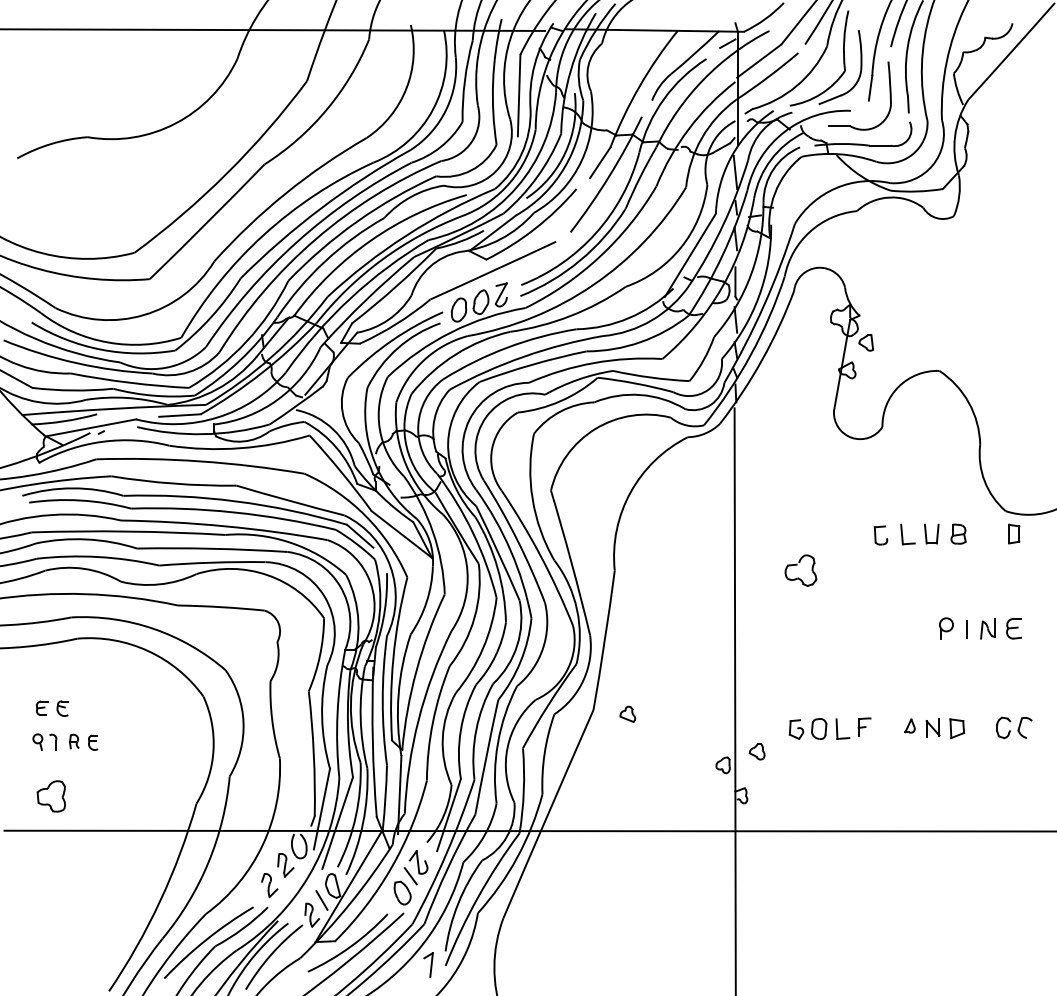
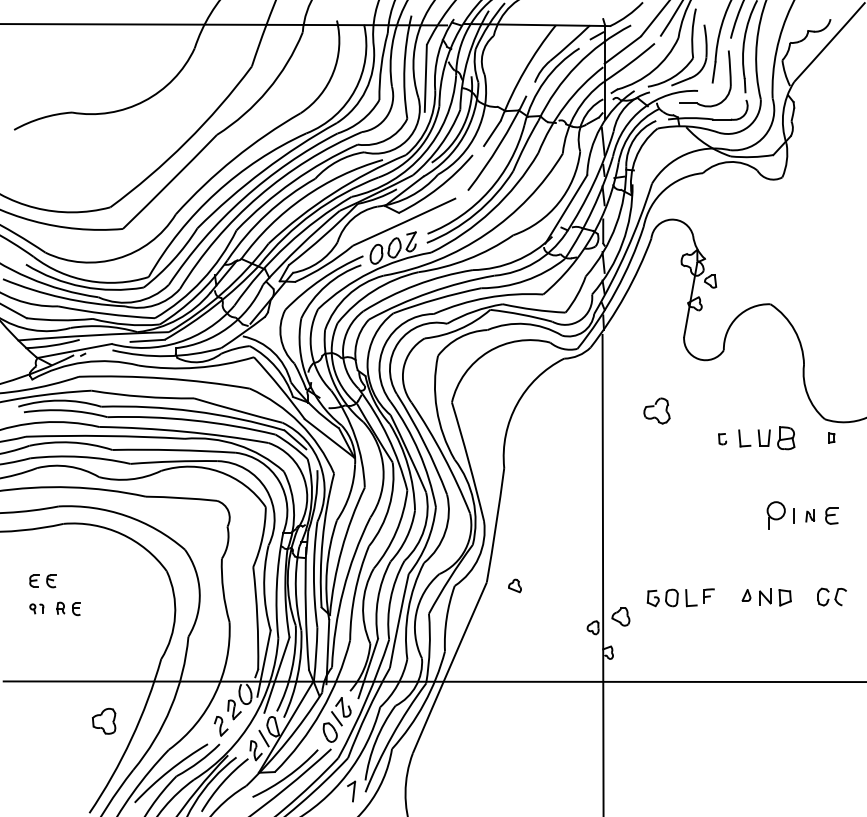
part: (958, 533) -> (786, 437), size x1.4
part: (1013, 533) -> (831, 437), size x0.6
part: (880, 534) -> (722, 438), size x0.7
part: (800, 569) -> (656, 410), moved
part: (946, 628) -> (776, 515), size x1.6
part: (986, 628) -> (809, 515), size x0.7
part: (44, 741) -> (36, 608), size x0.7
part: (757, 751) -> (621, 616), size x1.4
part: (51, 795) -> (104, 720), moved

